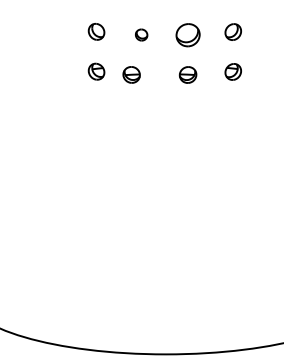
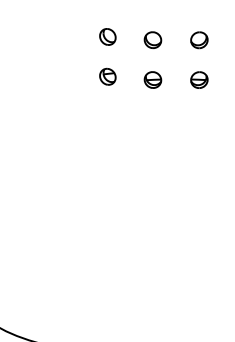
part: (141, 34) -> (152, 39), size x1.43
part: (187, 34) -> (198, 39), size x0.71
part: (131, 74) -> (152, 79), moved

